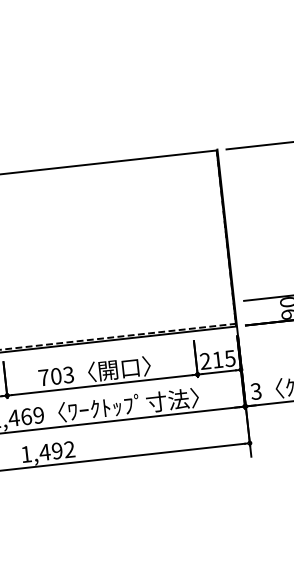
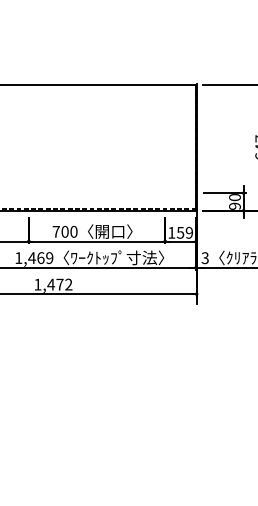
text: (217, 359) -> (180, 232), 215 -> 159
text: (67, 374) -> (73, 231), 703 -> 700
text: (56, 450) -> (59, 284), 1,492 -> 1,472

